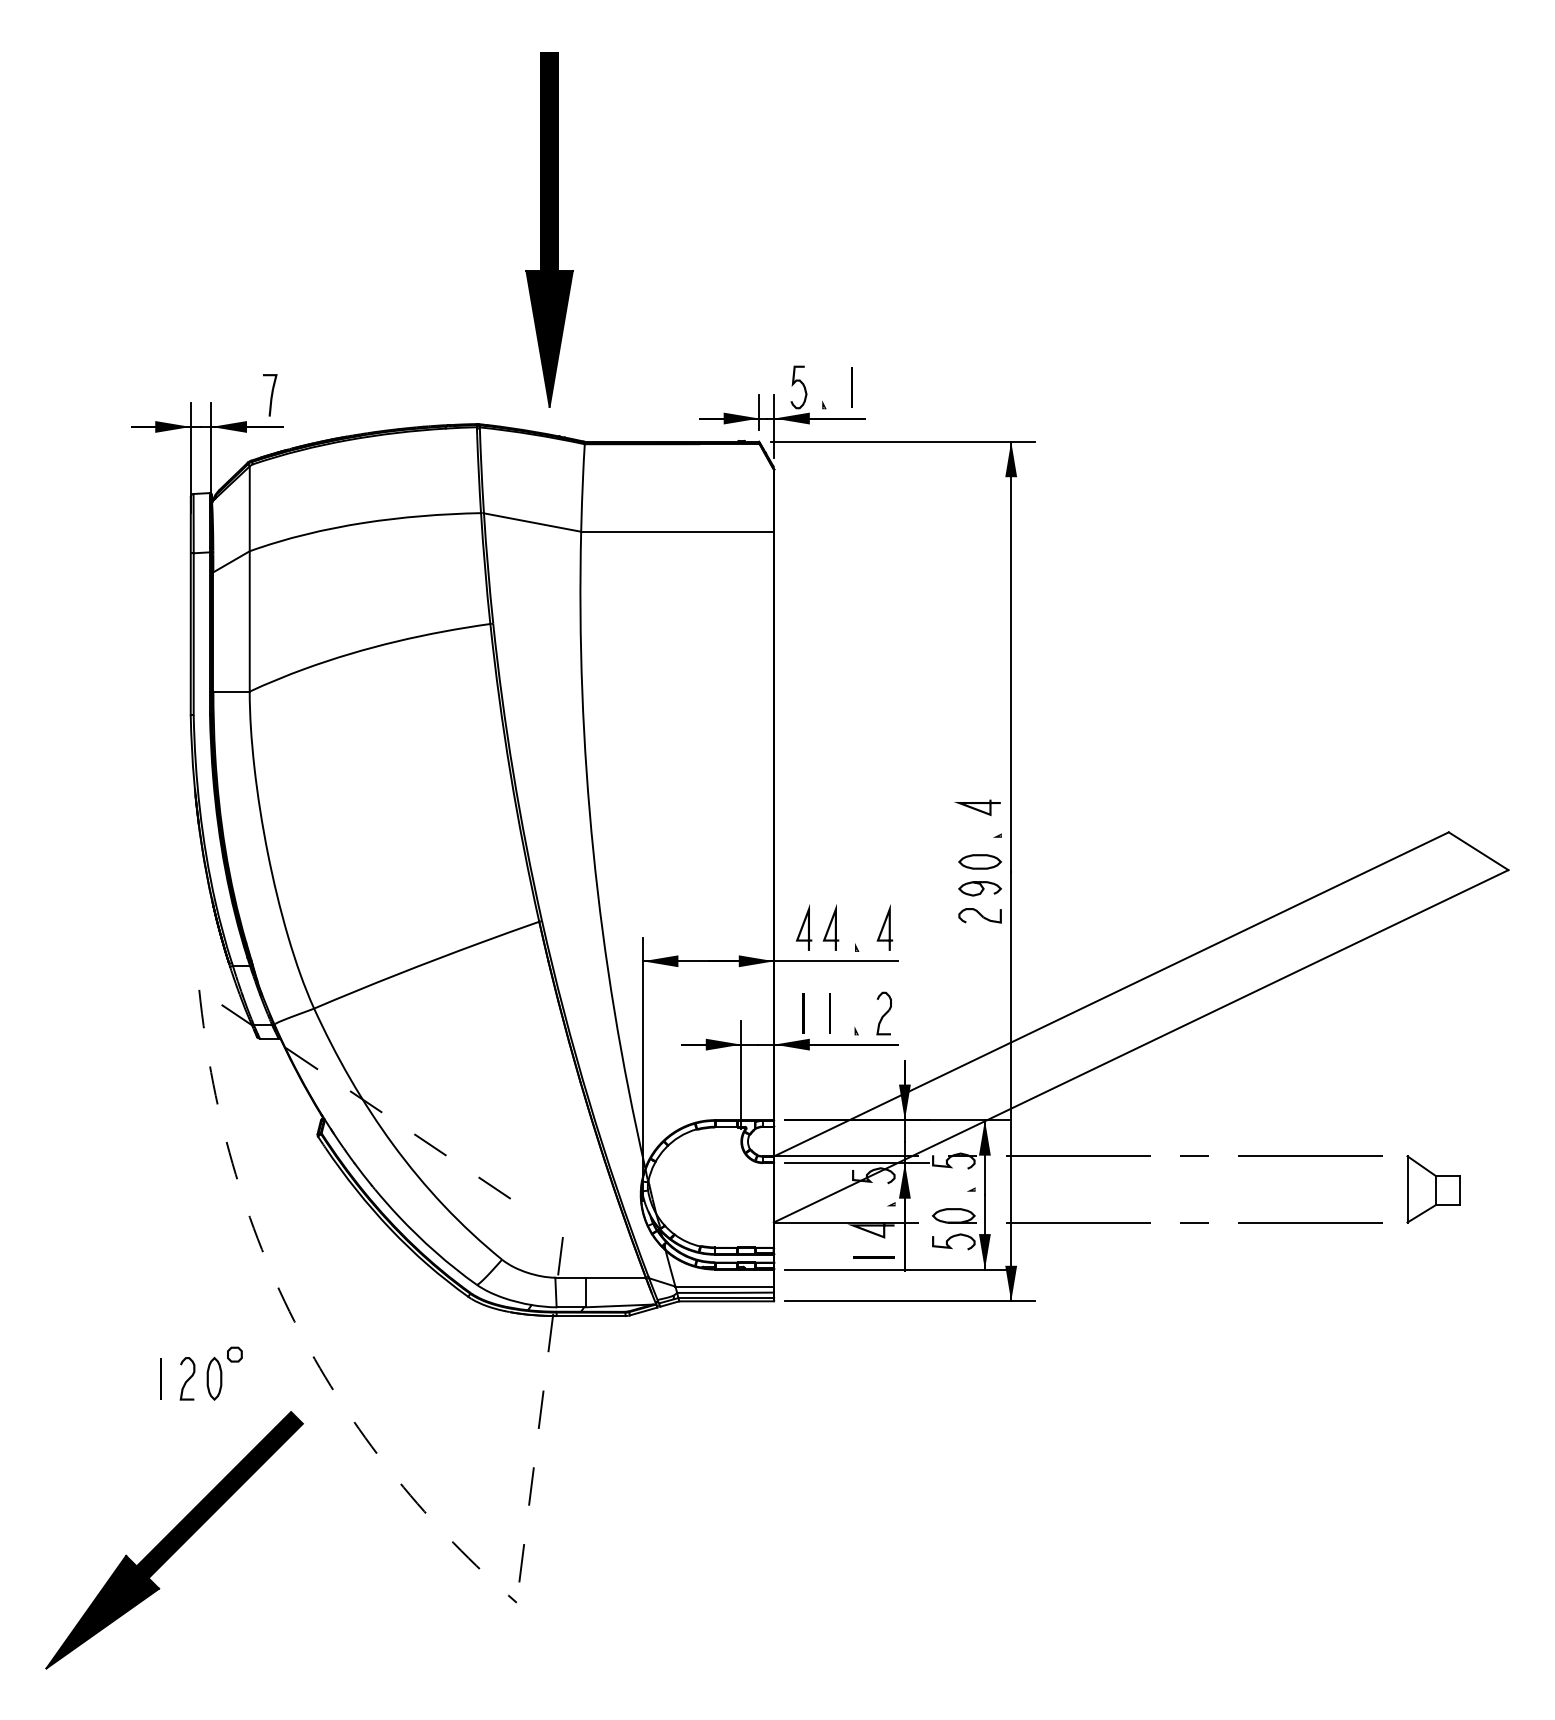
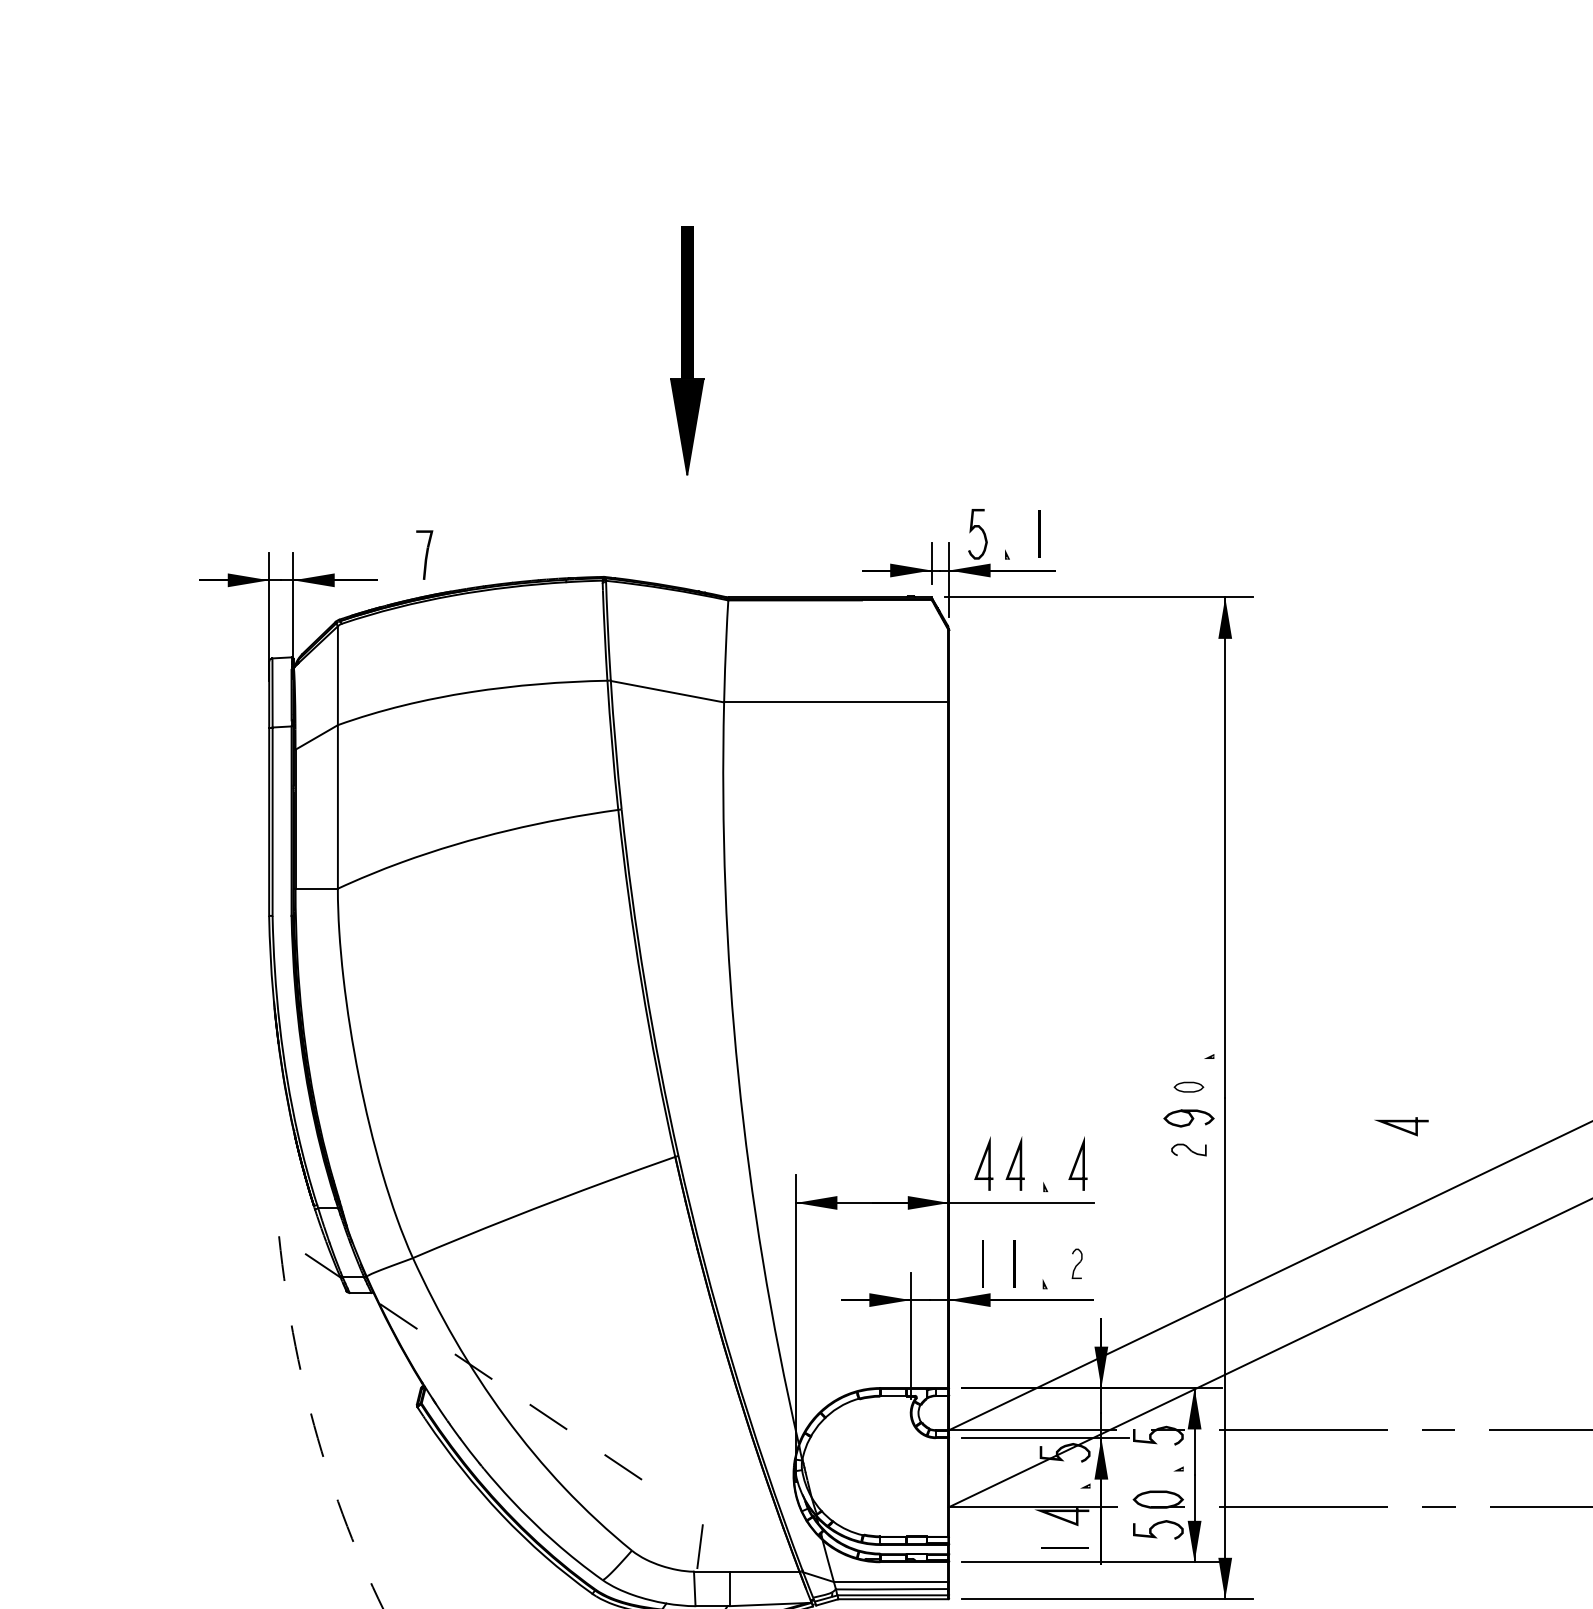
part: (549, 229) -> (687, 350), size x0.6
part: (270, 395) -> (425, 555), moved
line: (977, 808) -> (1401, 1127), moved
part: (979, 861) -> (1188, 1086), size x0.6
part: (979, 915) -> (1188, 1149), size x0.7
part: (883, 1013) -> (1076, 1263), size x0.6

